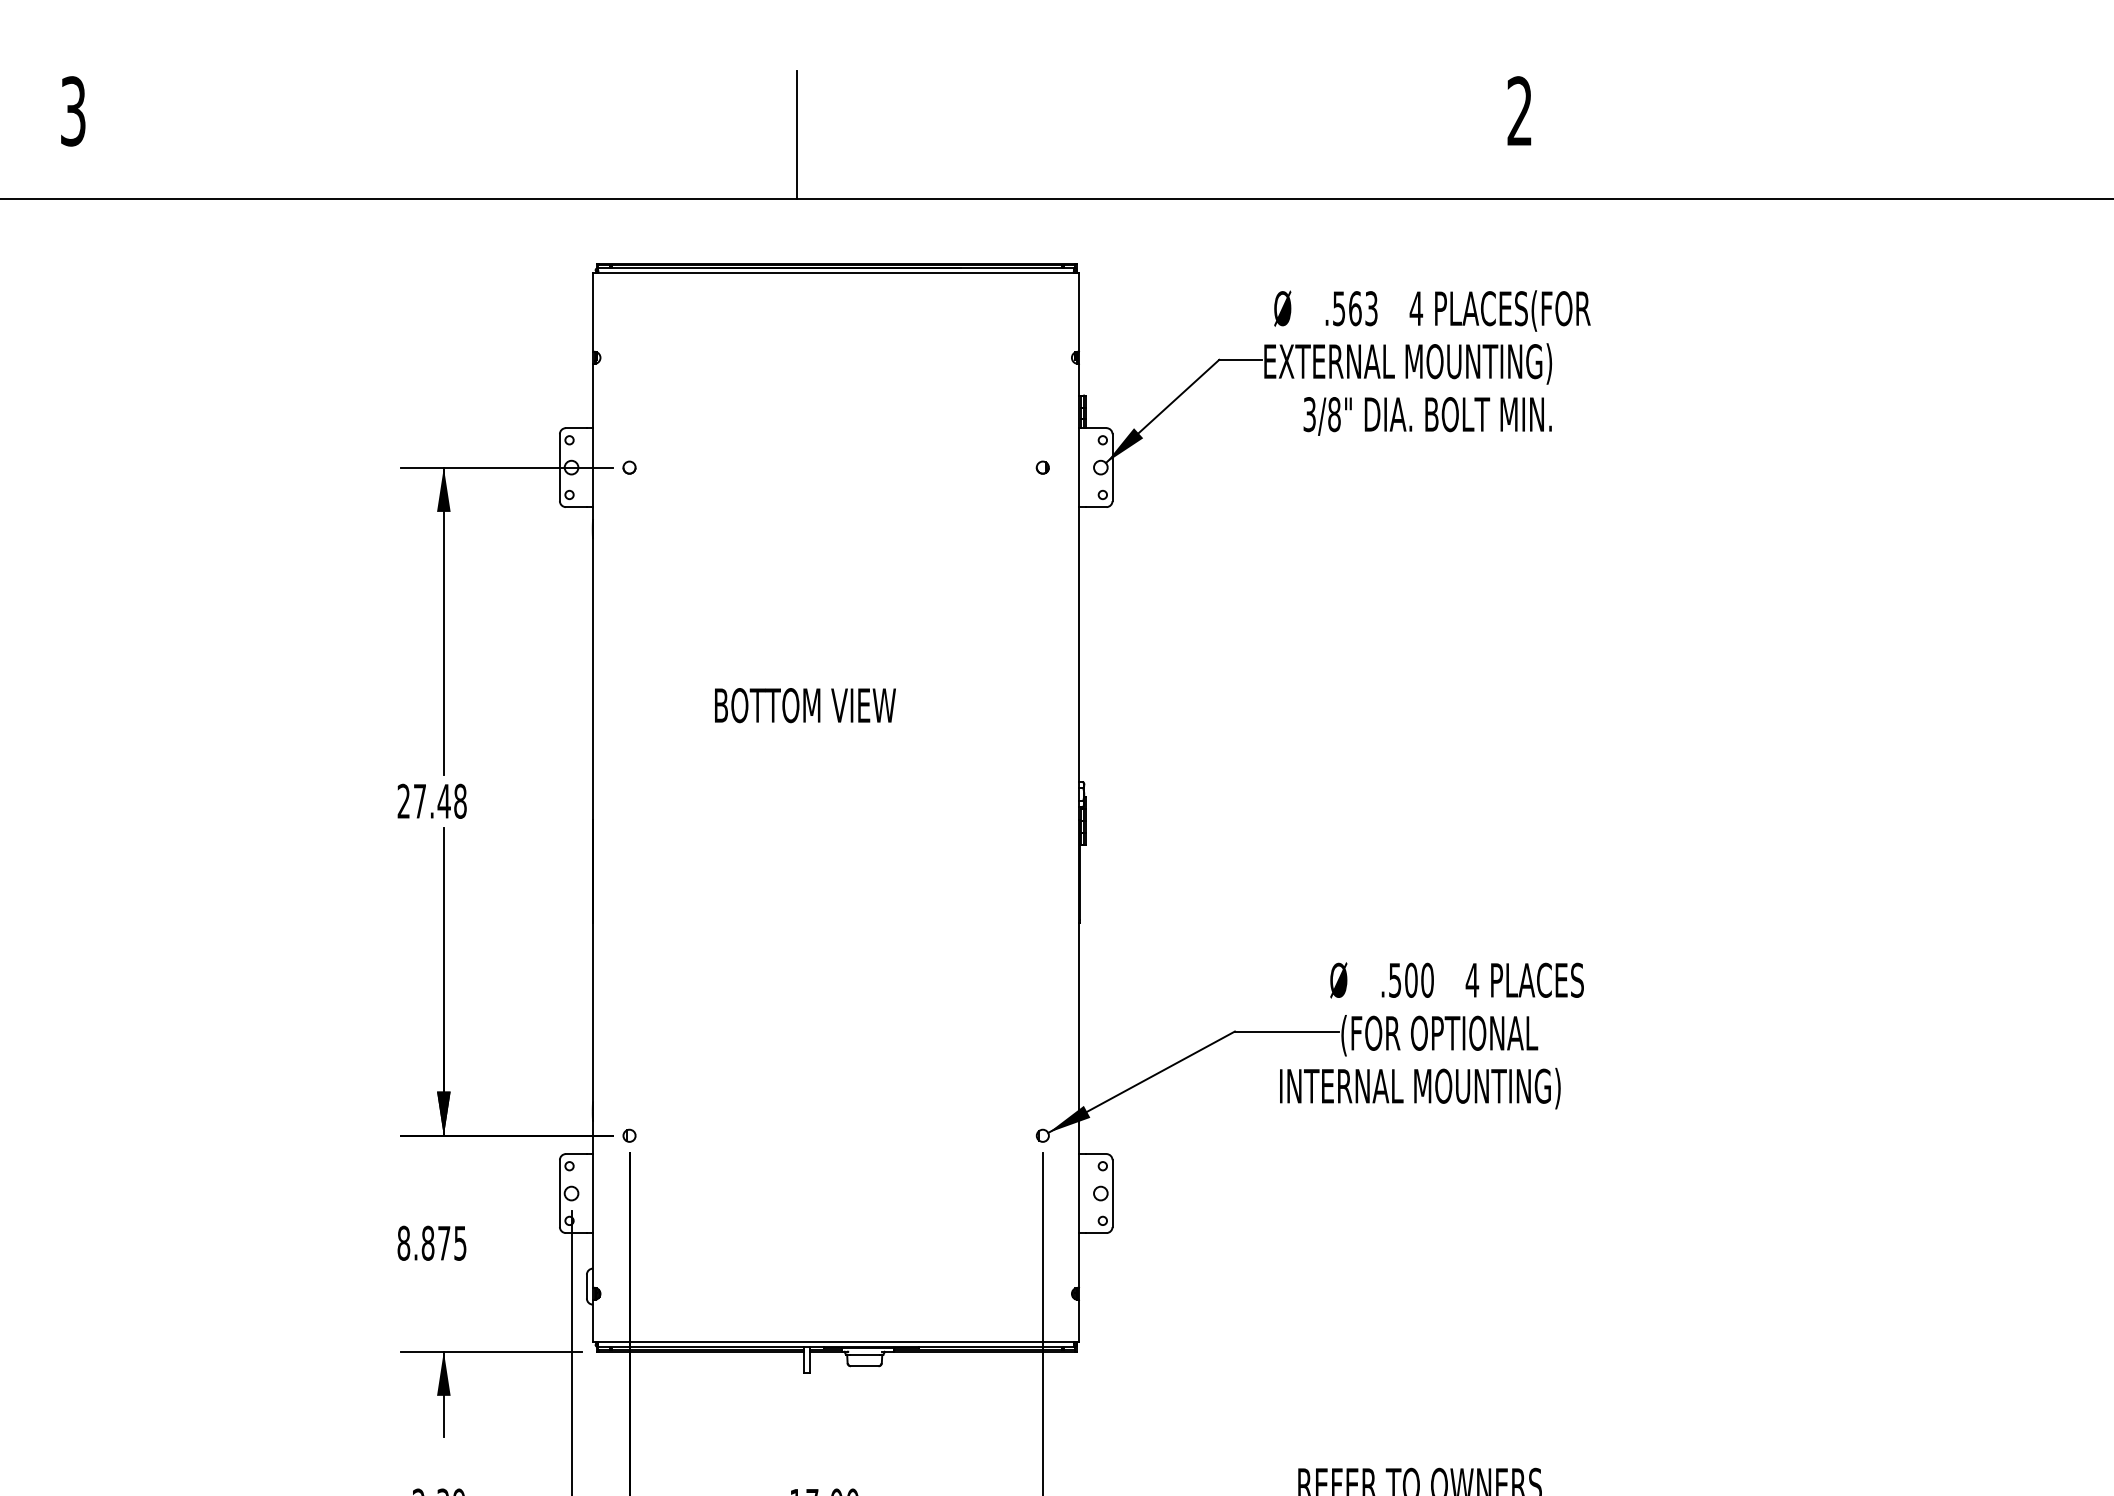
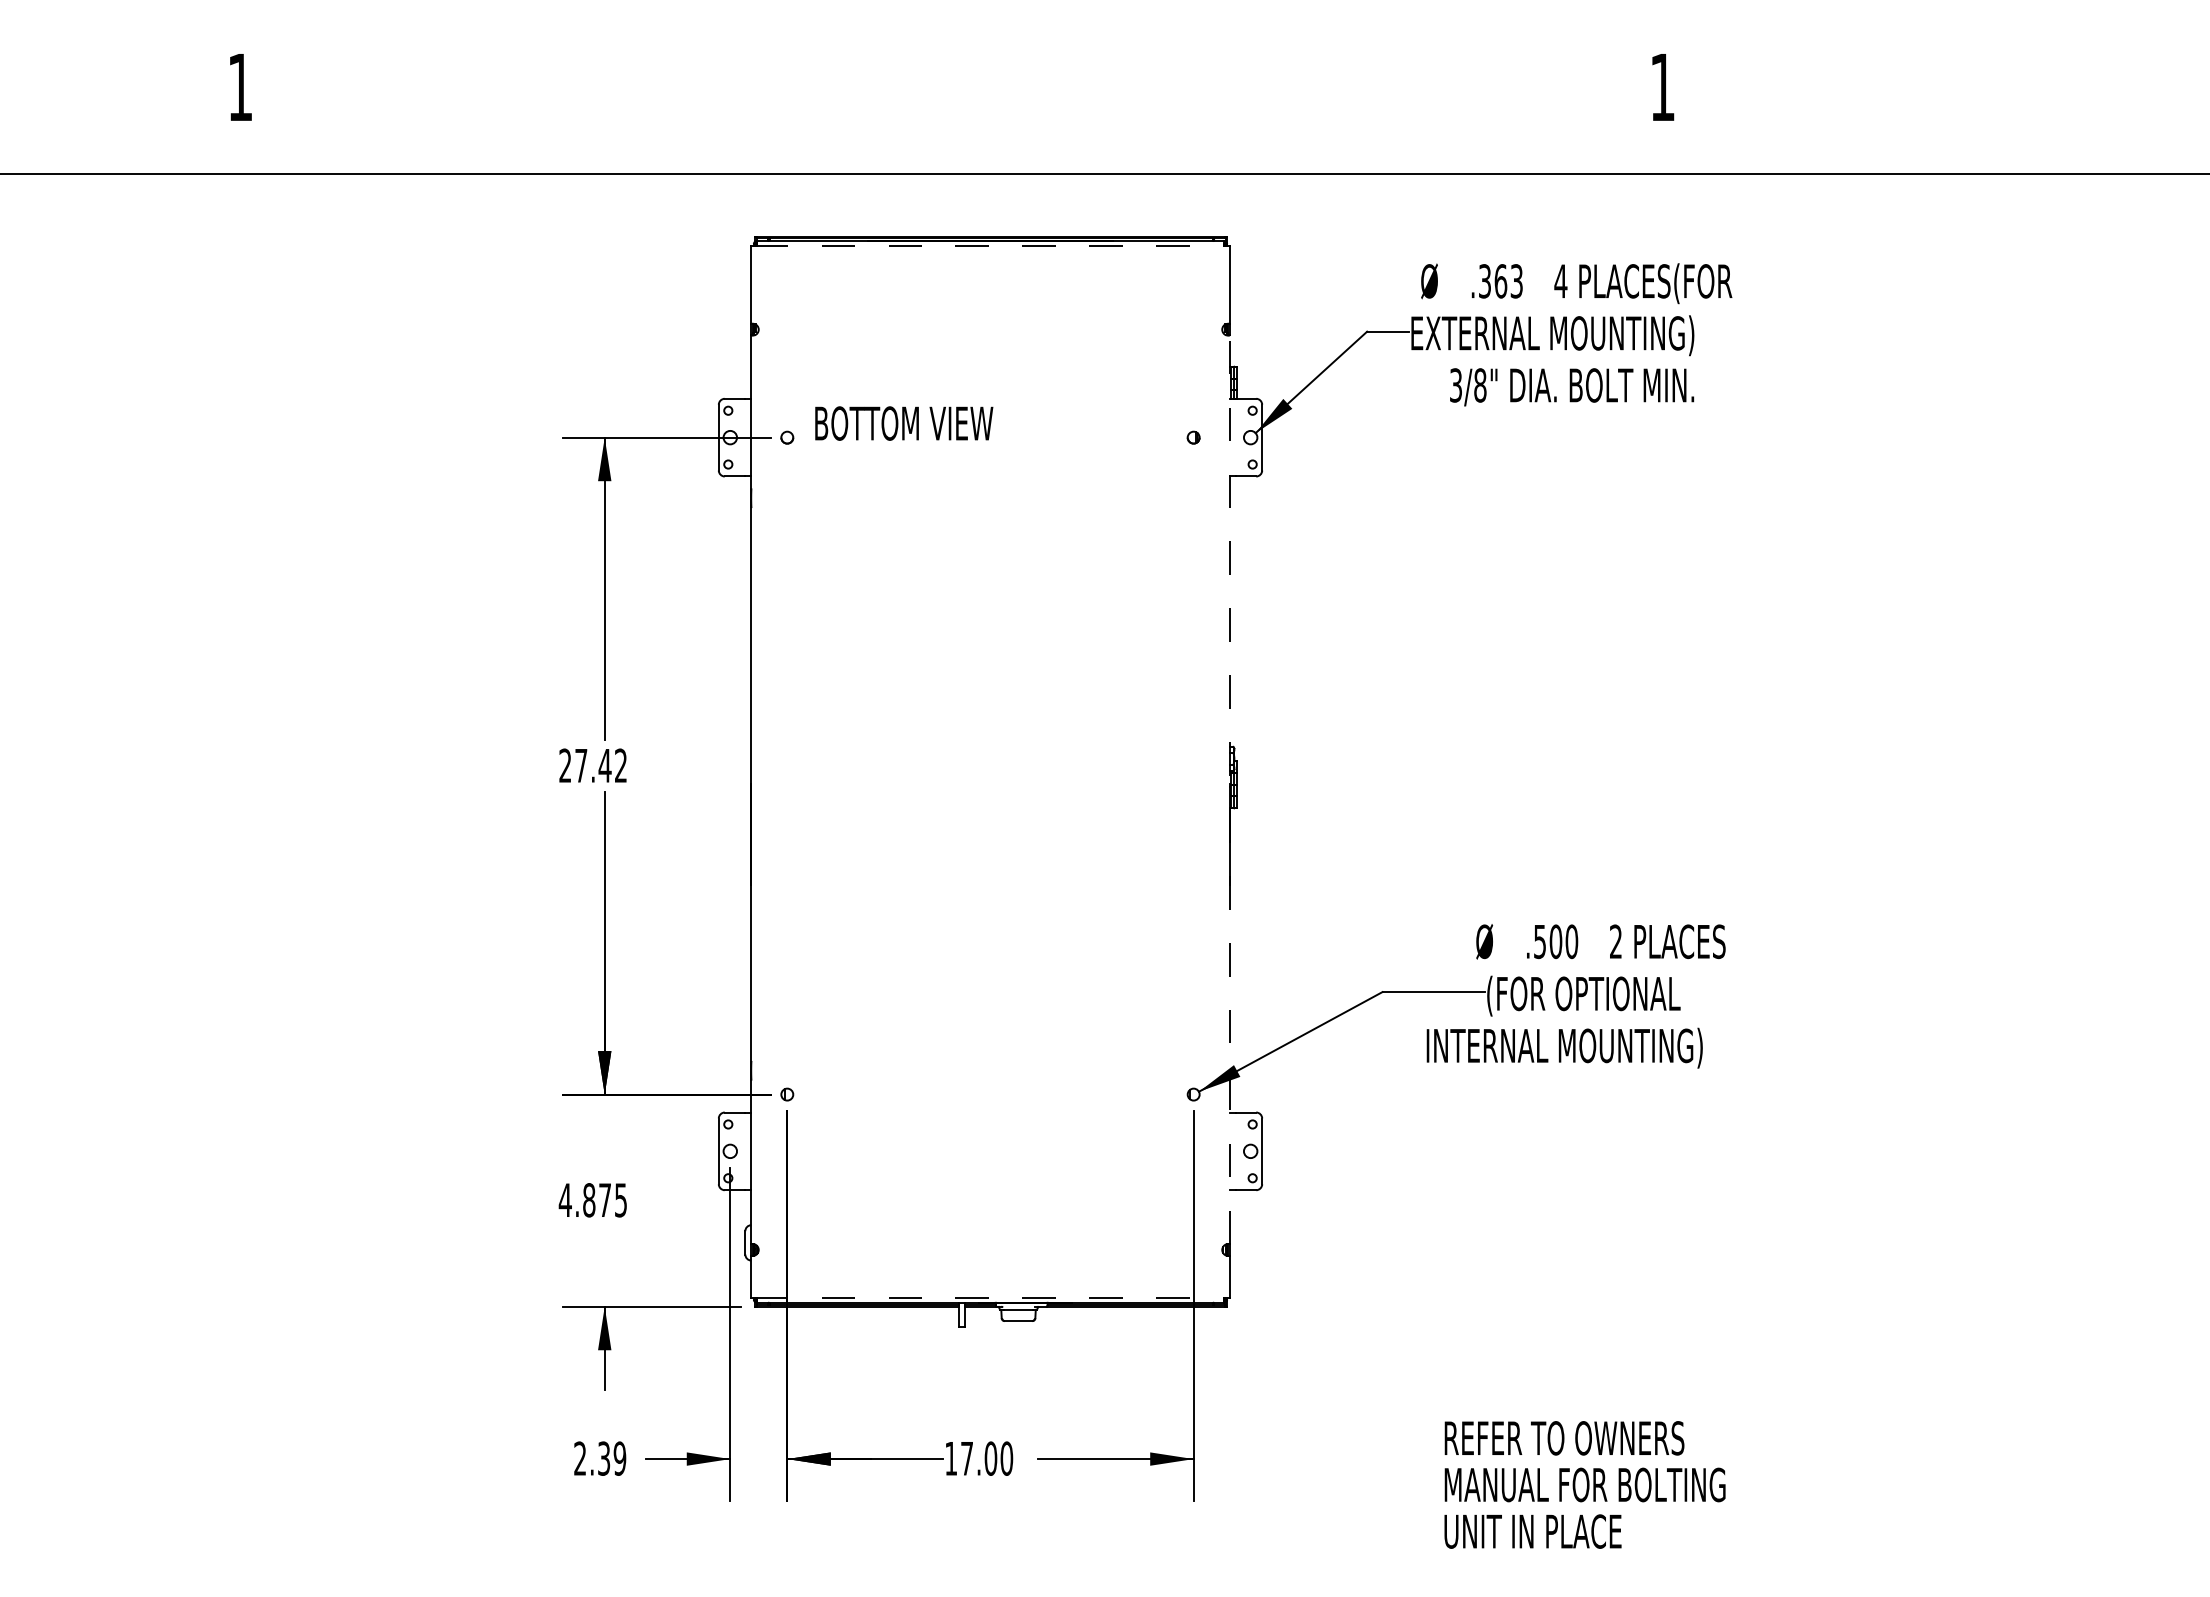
text: (1519, 110) -> (1662, 86), 2 -> 1
text: (73, 111) -> (240, 87), 3 -> 1
line: (796, 134) -> (951, 110), removed
line: (836, 273) -> (990, 246), solid -> dashed
text: (1338, 307) -> (1484, 280), .563 -> .363
text: (805, 705) -> (904, 423), moved
text: (459, 801) -> (620, 765), 27.48 -> 27.42
line: (1079, 825) -> (1229, 789), solid -> dashed
text: (1471, 980) -> (1615, 941), 4 -> 2
text: (402, 1243) -> (564, 1200), 8.875 -> 4.875
line: (836, 1342) -> (990, 1297), solid -> dashed

